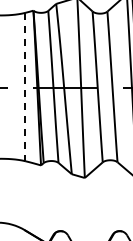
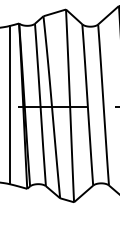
line: (25, 87) -> (10, 105), dashed -> solid

